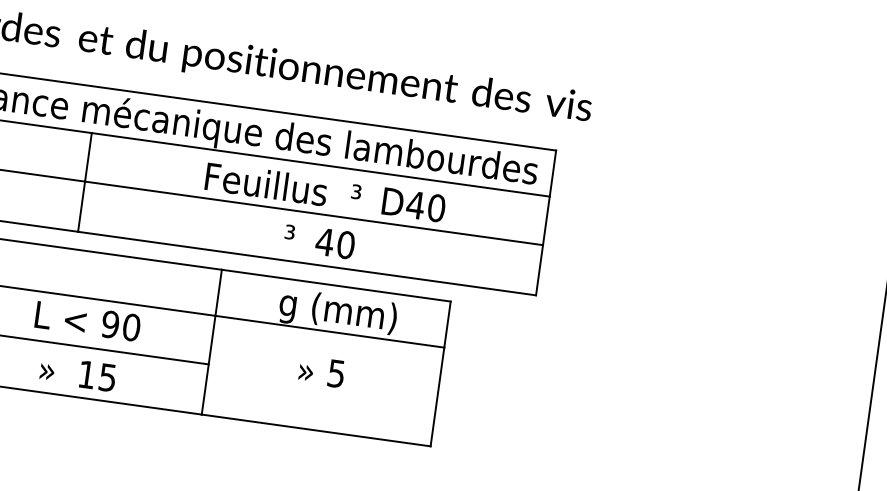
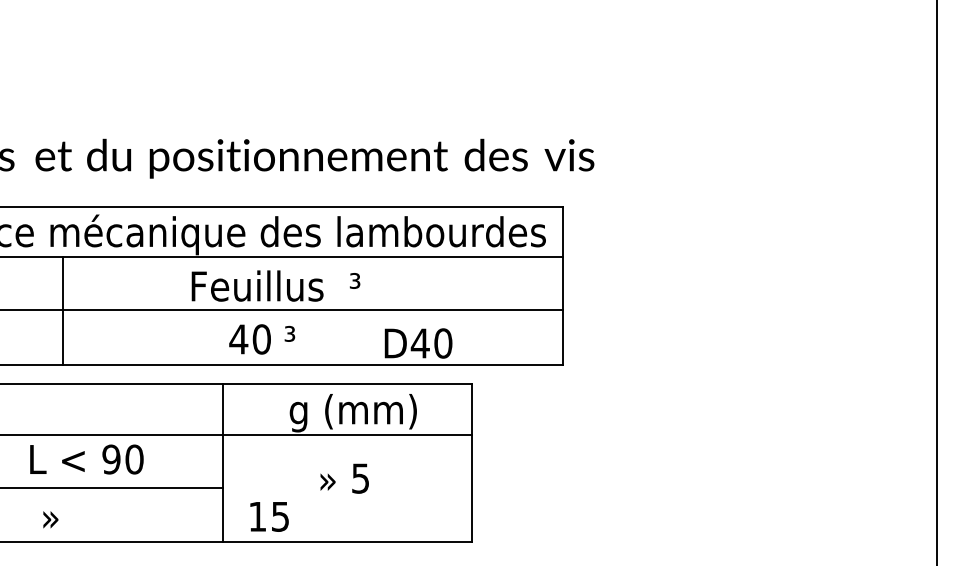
text: (413, 205) -> (418, 343), moved
text: (334, 243) -> (249, 339), moved
text: (97, 376) -> (269, 516), moved

